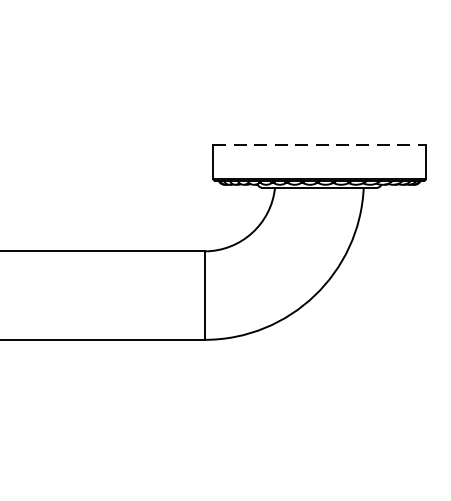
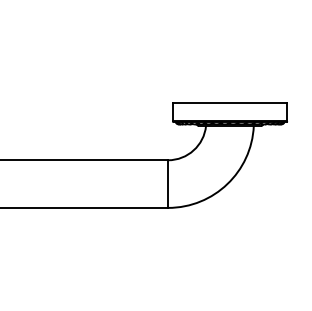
line: (320, 145) -> (230, 103), dashed -> solid

